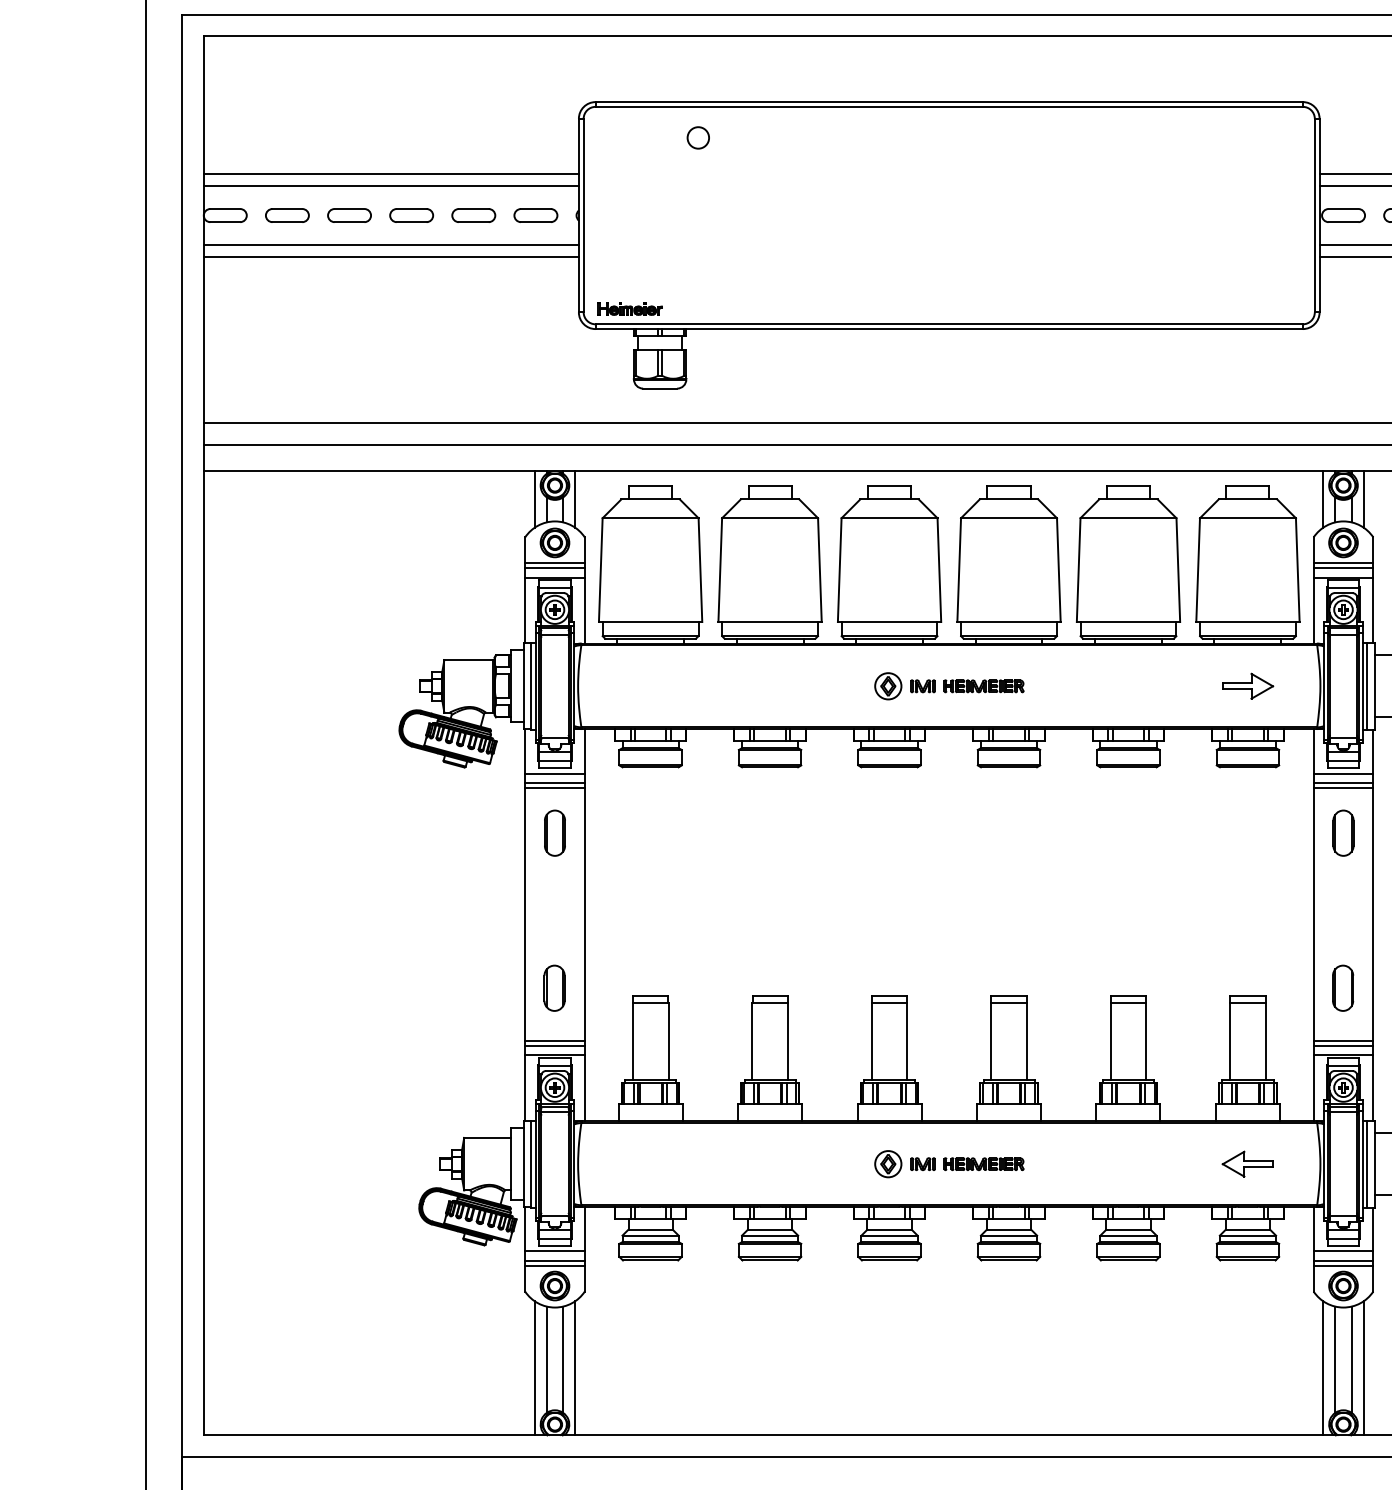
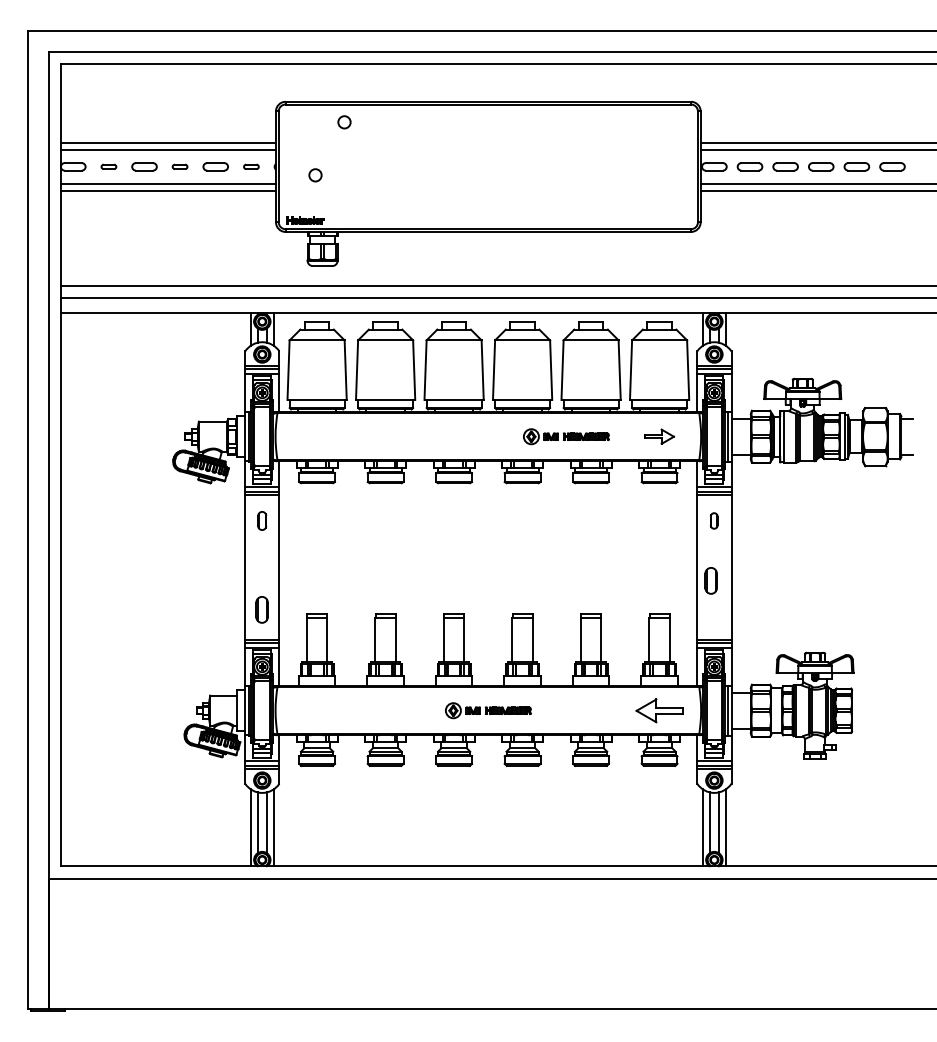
part: (286, 214) -> (108, 166), size x0.6
part: (410, 214) -> (179, 166), size x0.6
part: (536, 214) -> (251, 166), size x0.6
circle: (647, 230) -> (315, 175), added
part: (949, 685) -> (566, 436), moved
part: (553, 832) -> (261, 520), size x0.7
part: (1341, 832) -> (713, 520), size x0.6
part: (1341, 987) -> (710, 580), moved
part: (1247, 1163) -> (659, 710), size x1.6

